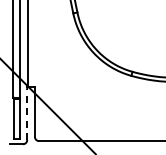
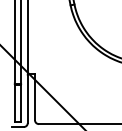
line: (27, 114) -> (28, 99), dashed -> solid

